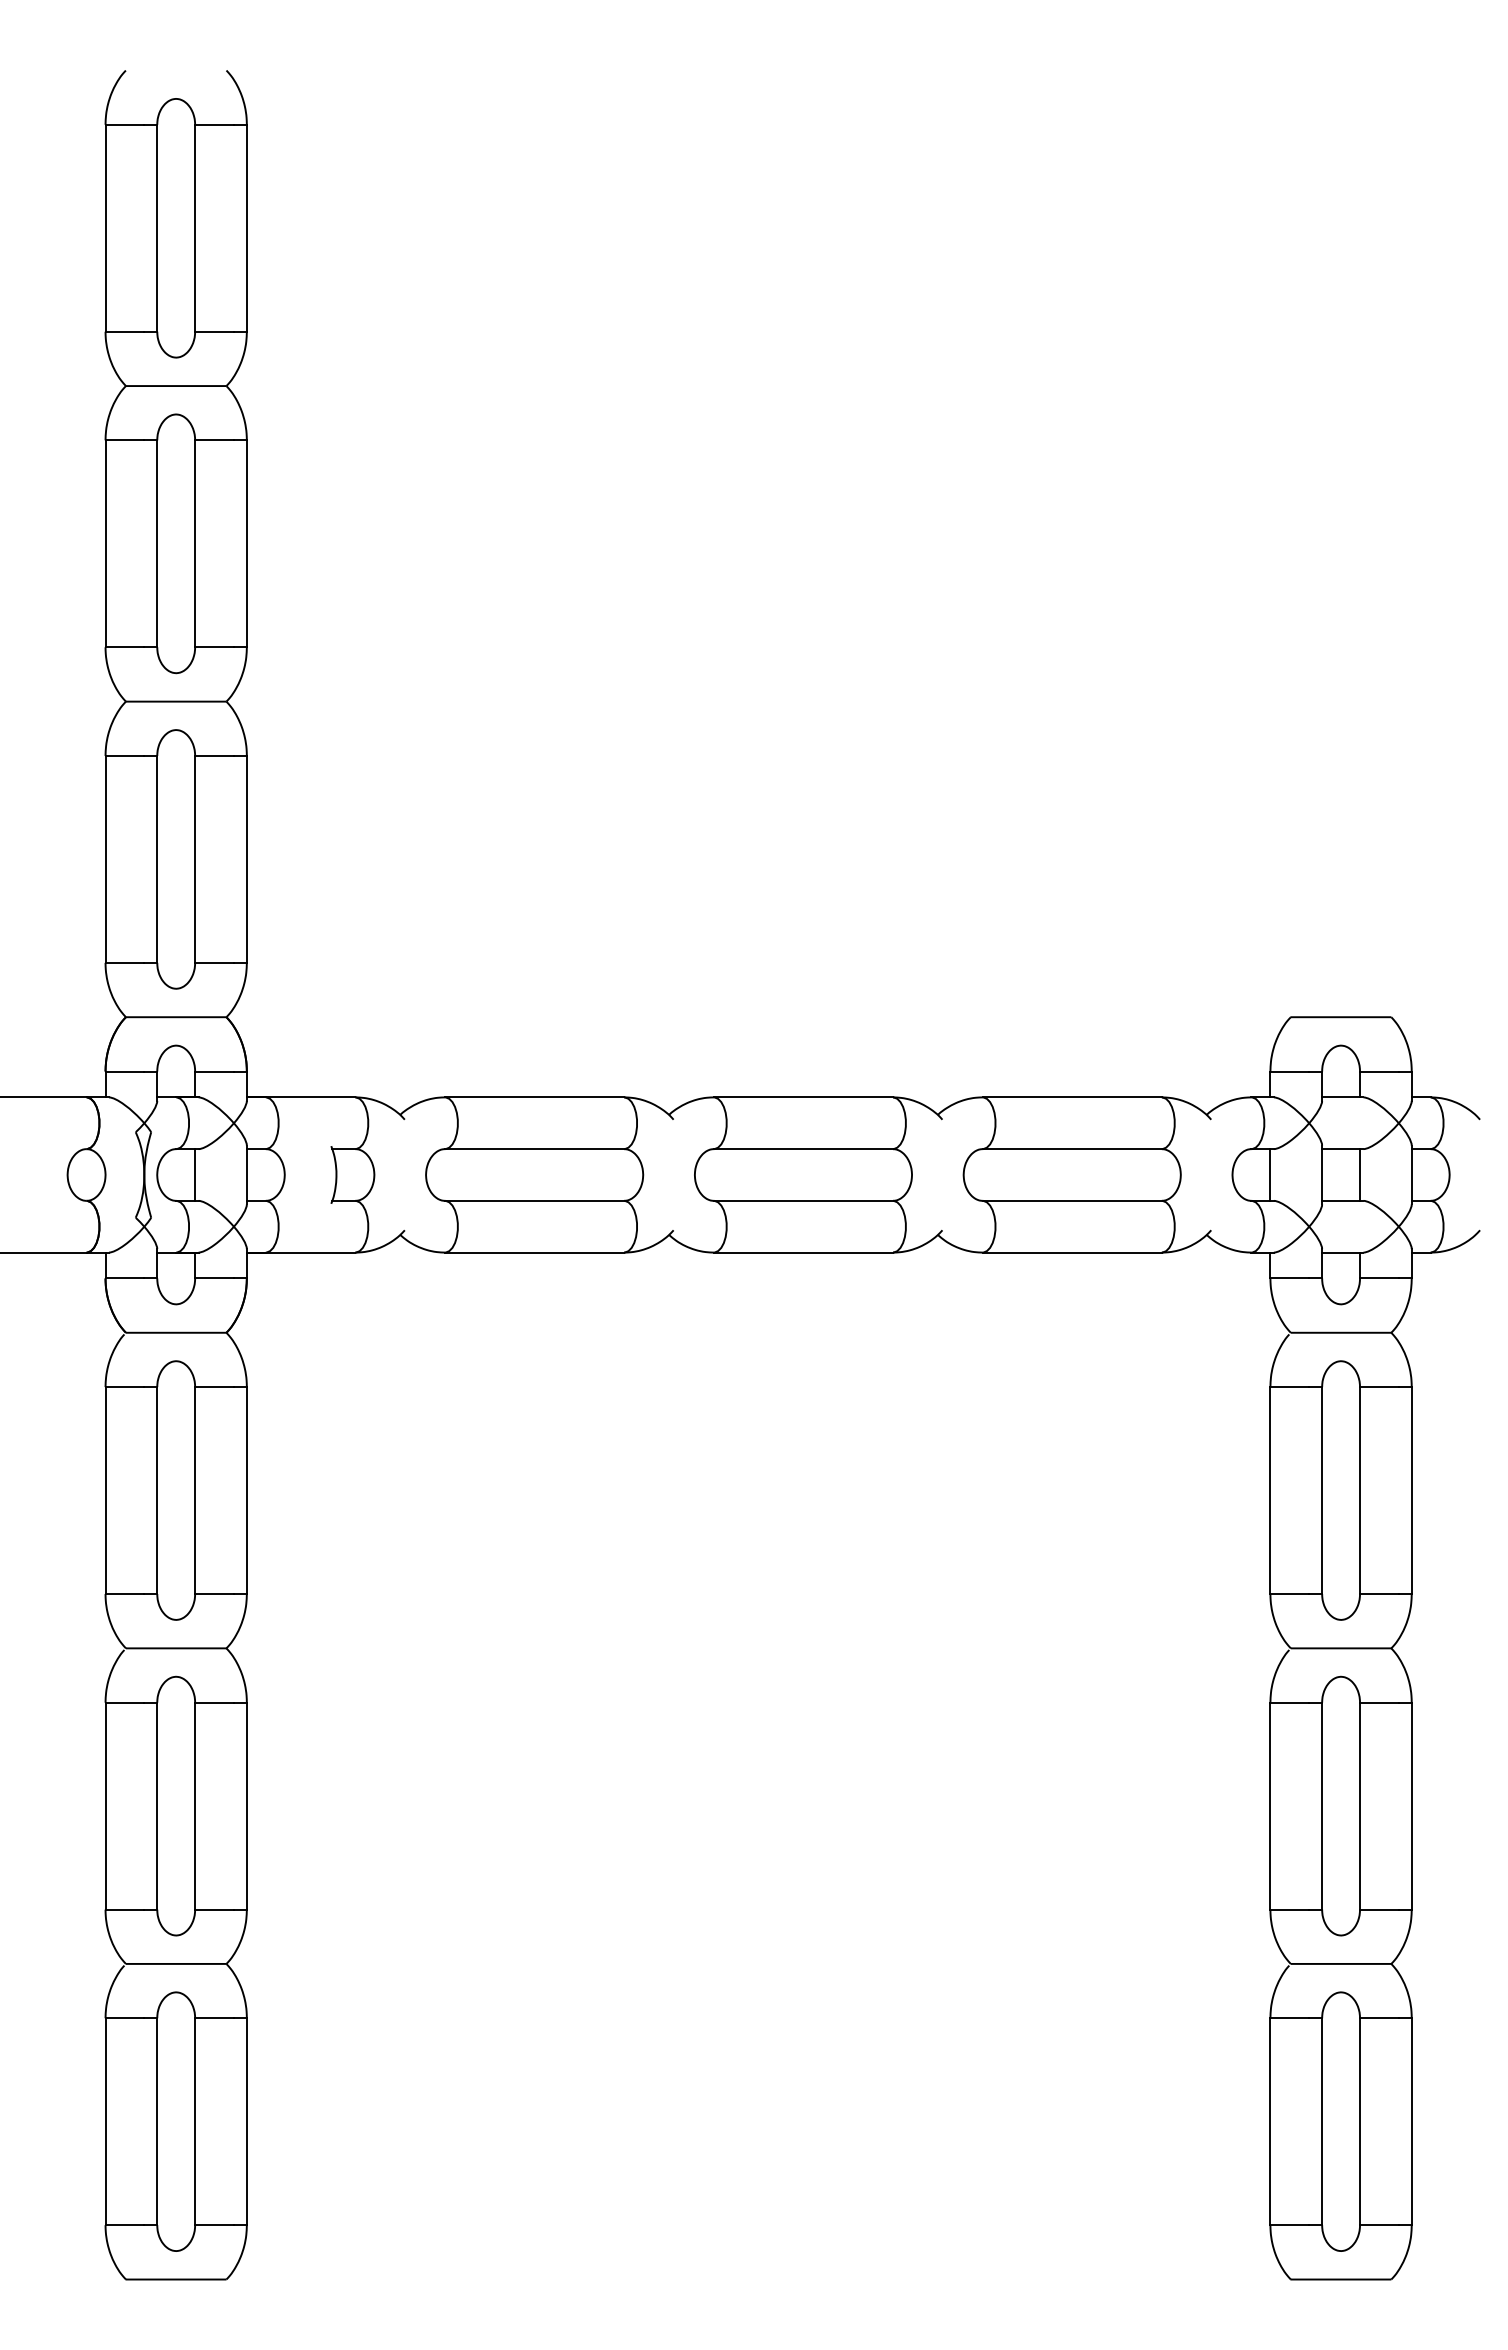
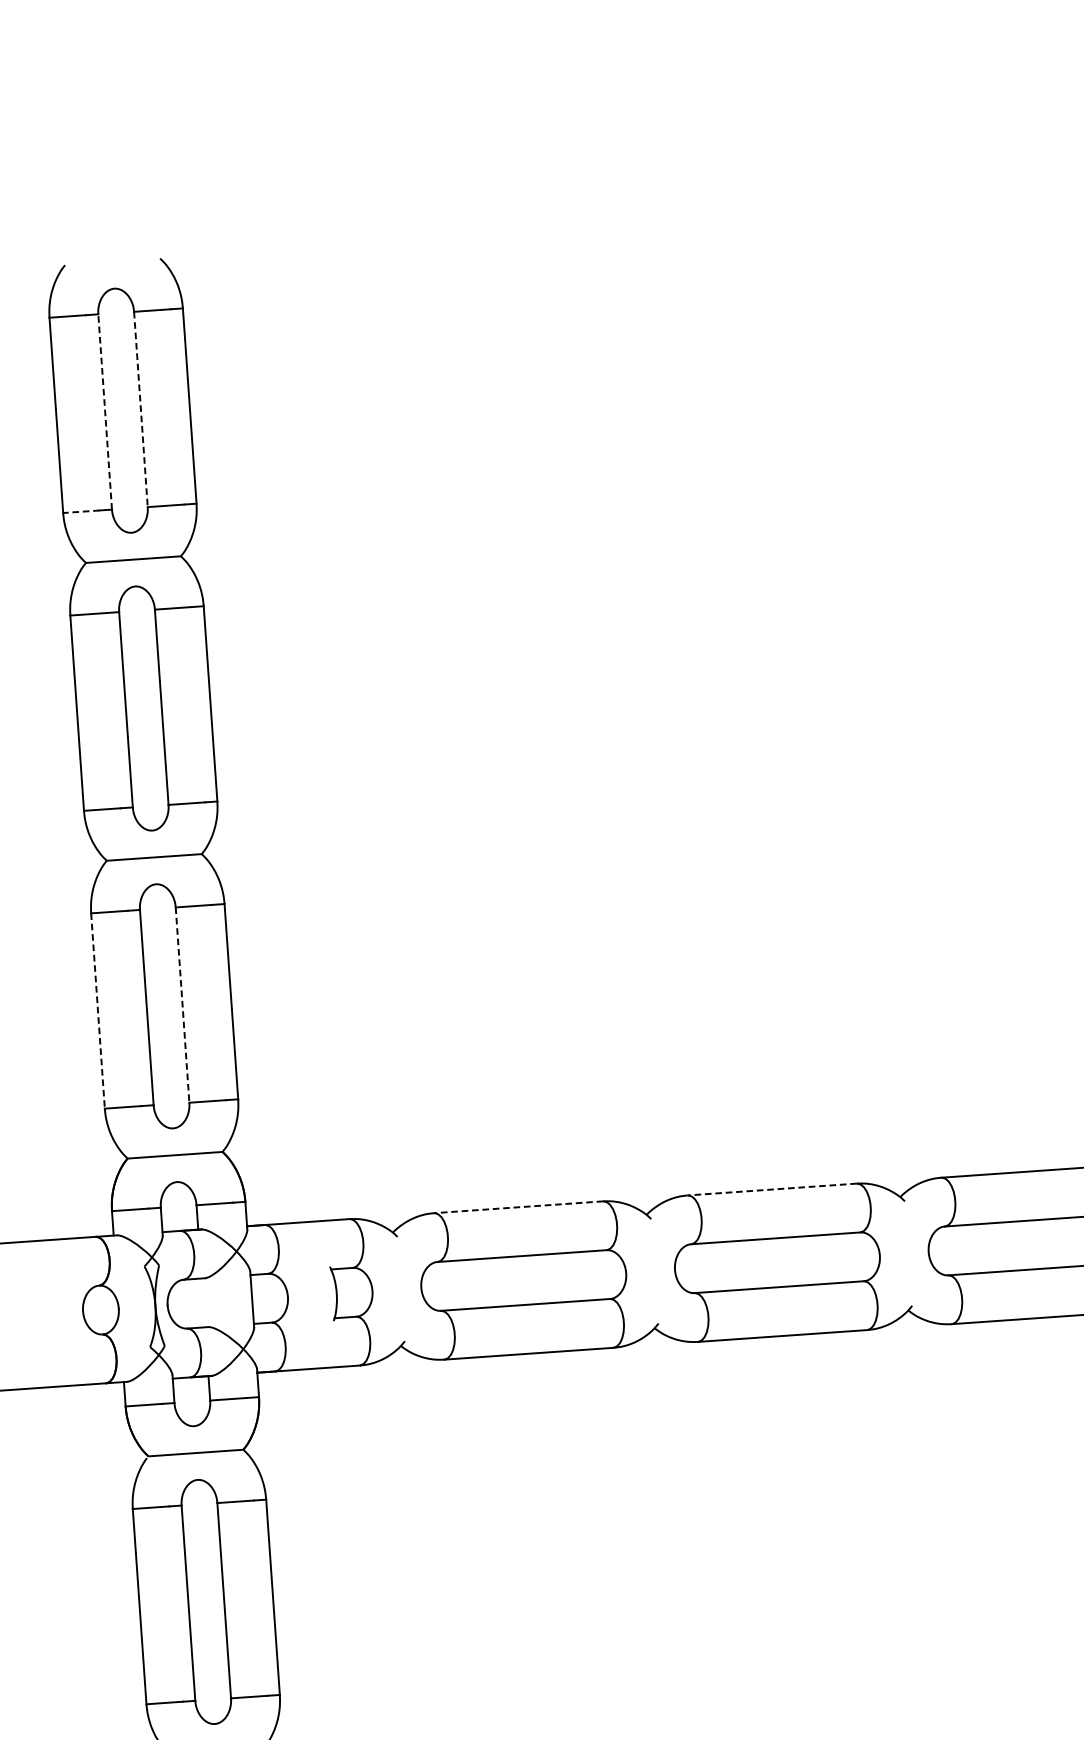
line: (157, 227) -> (105, 411), solid -> dashed
line: (195, 228) -> (141, 409), solid -> dashed
line: (124, 331) -> (81, 511), solid -> dashed
line: (105, 859) -> (97, 1011), solid -> dashed
line: (195, 859) -> (182, 1005), solid -> dashed
line: (534, 1097) -> (518, 1207), solid -> dashed
line: (803, 1097) -> (772, 1189), solid -> dashed
line: (195, 1174) -> (203, 1302), removed

